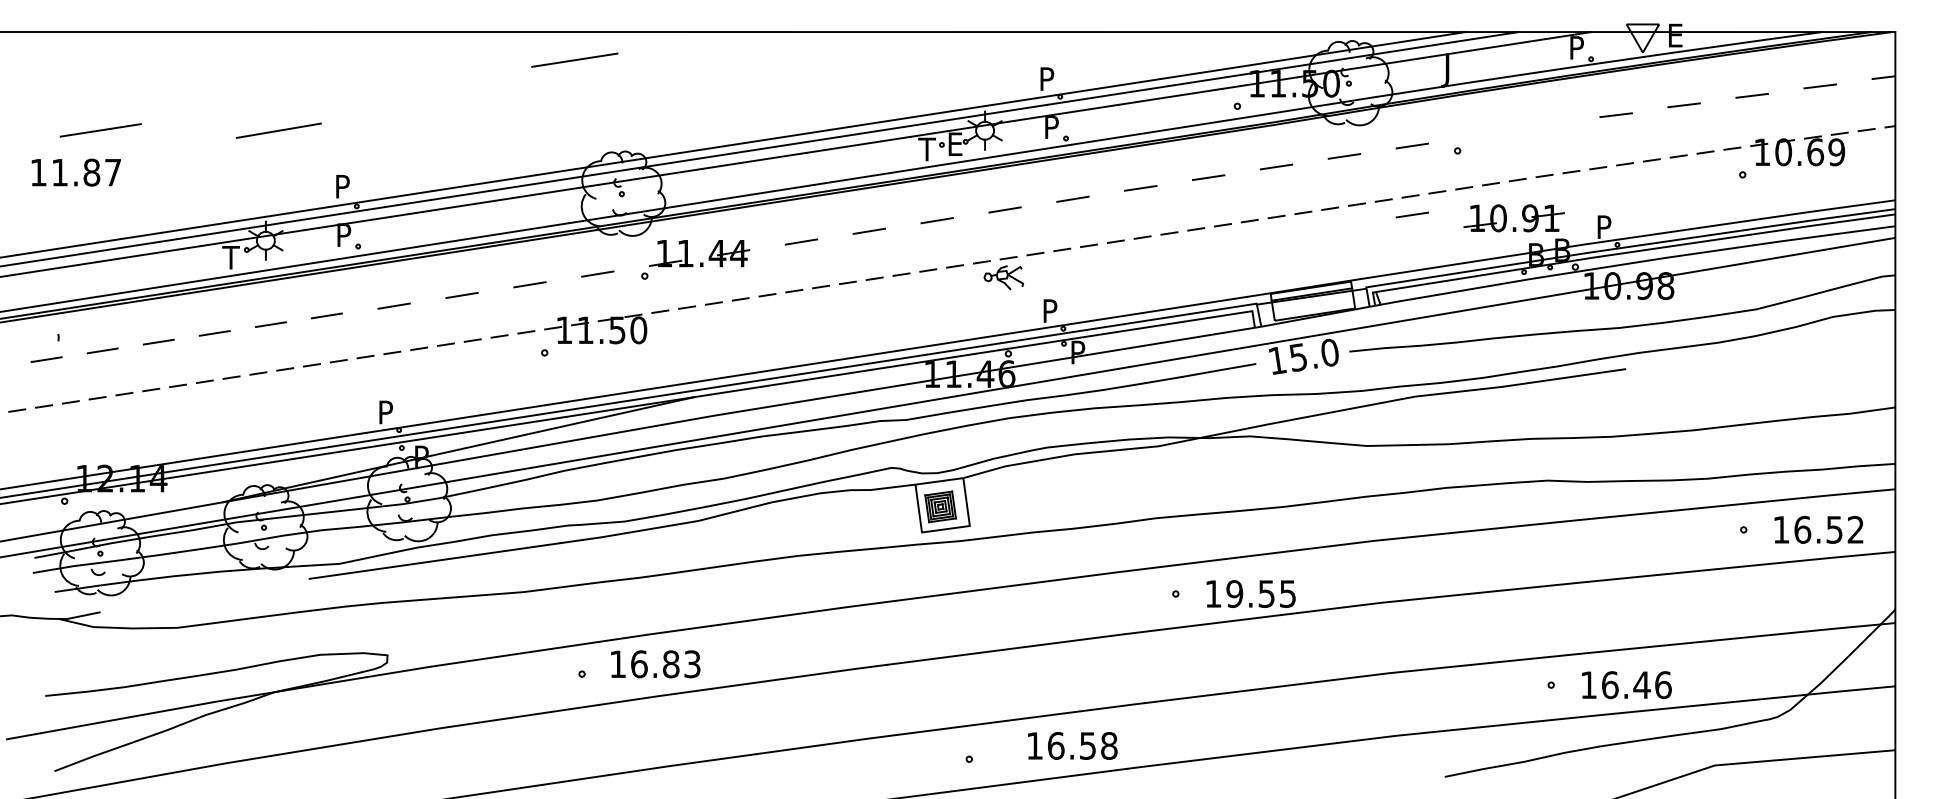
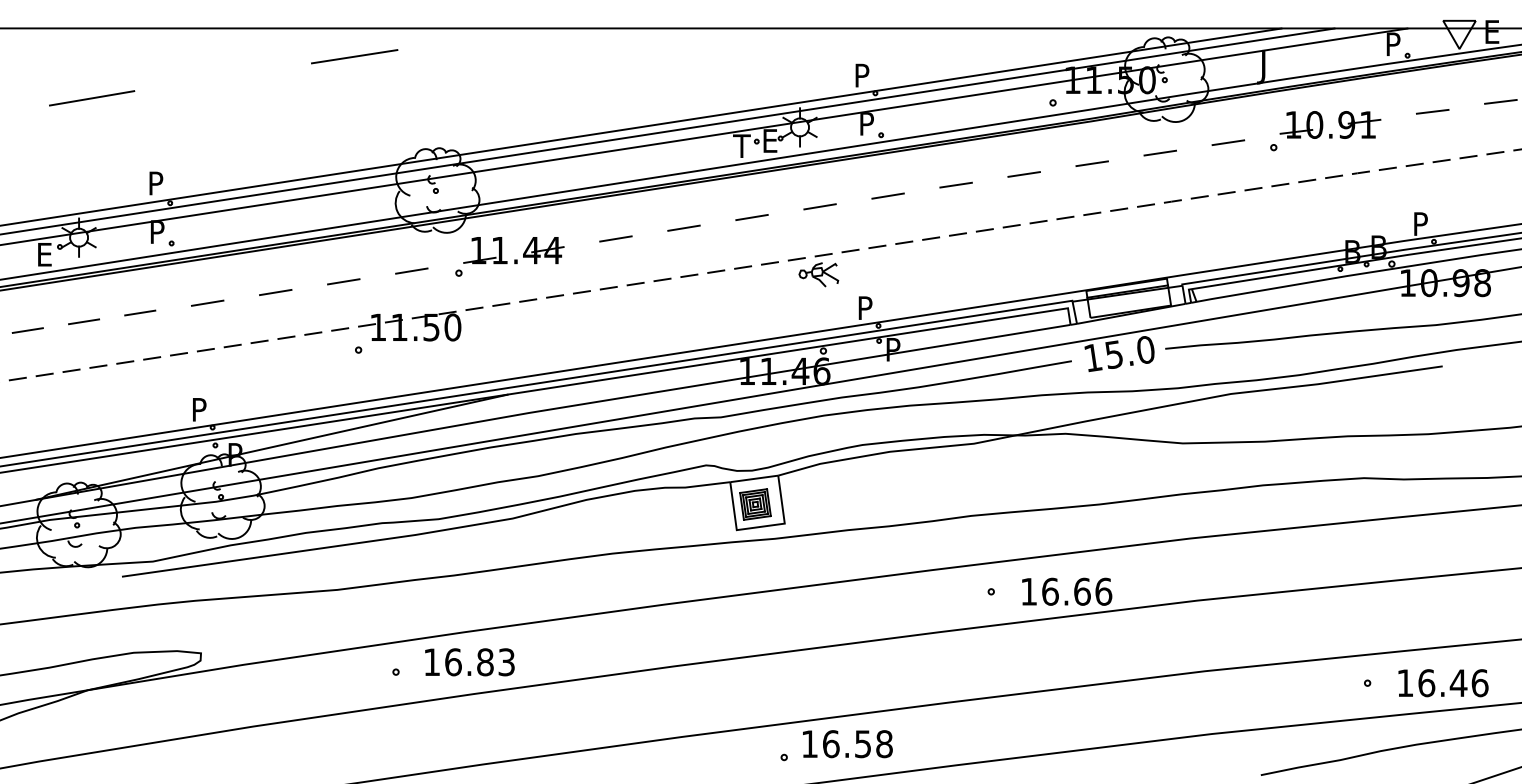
line: (574, 59) -> (354, 55), moved
line: (278, 130) -> (91, 98), moved
line: (1411, 214) -> (1227, 211), removed
part: (1506, 218) -> (1322, 125), moved
text: (230, 257) -> (43, 254), T -> E
text: (1261, 593) -> (1077, 591), 19.55 -> 16.66
text: (1072, 745) -> (847, 743), moved

